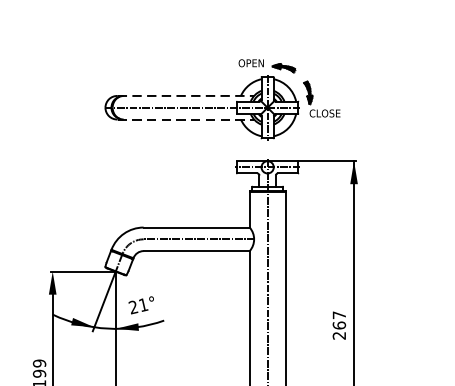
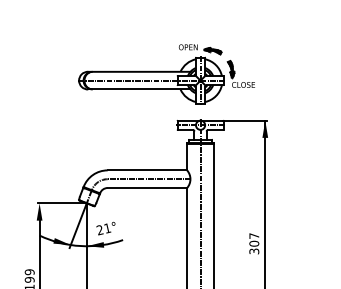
line: (186, 95) -> (139, 71), dashed -> solid
line: (186, 119) -> (139, 89), dashed -> solid
text: (339, 330) -> (254, 247), 267 -> 307

